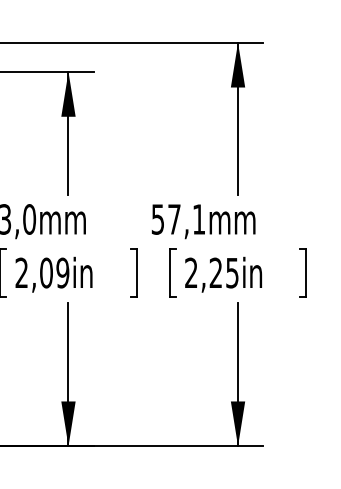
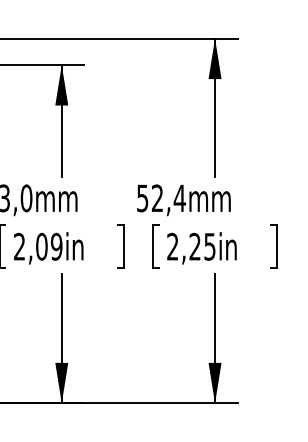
text: (186, 218) -> (168, 197), 57,1mm -> 52,4mm

